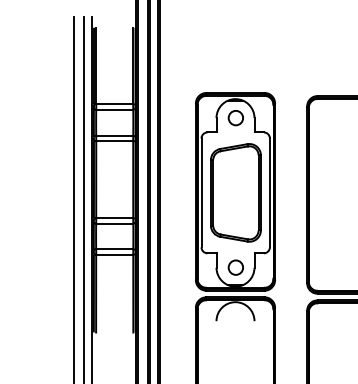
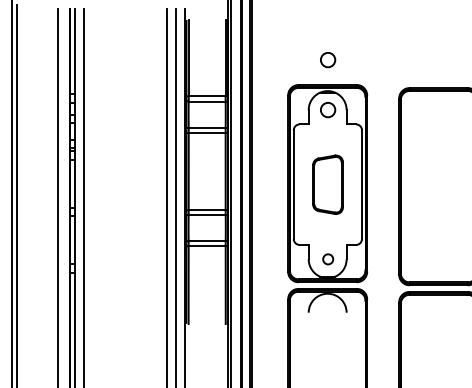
circle: (236, 68) -> (328, 60), added
part: (235, 192) -> (327, 184), size x0.6
circle: (236, 267) -> (328, 259), size x0.7

